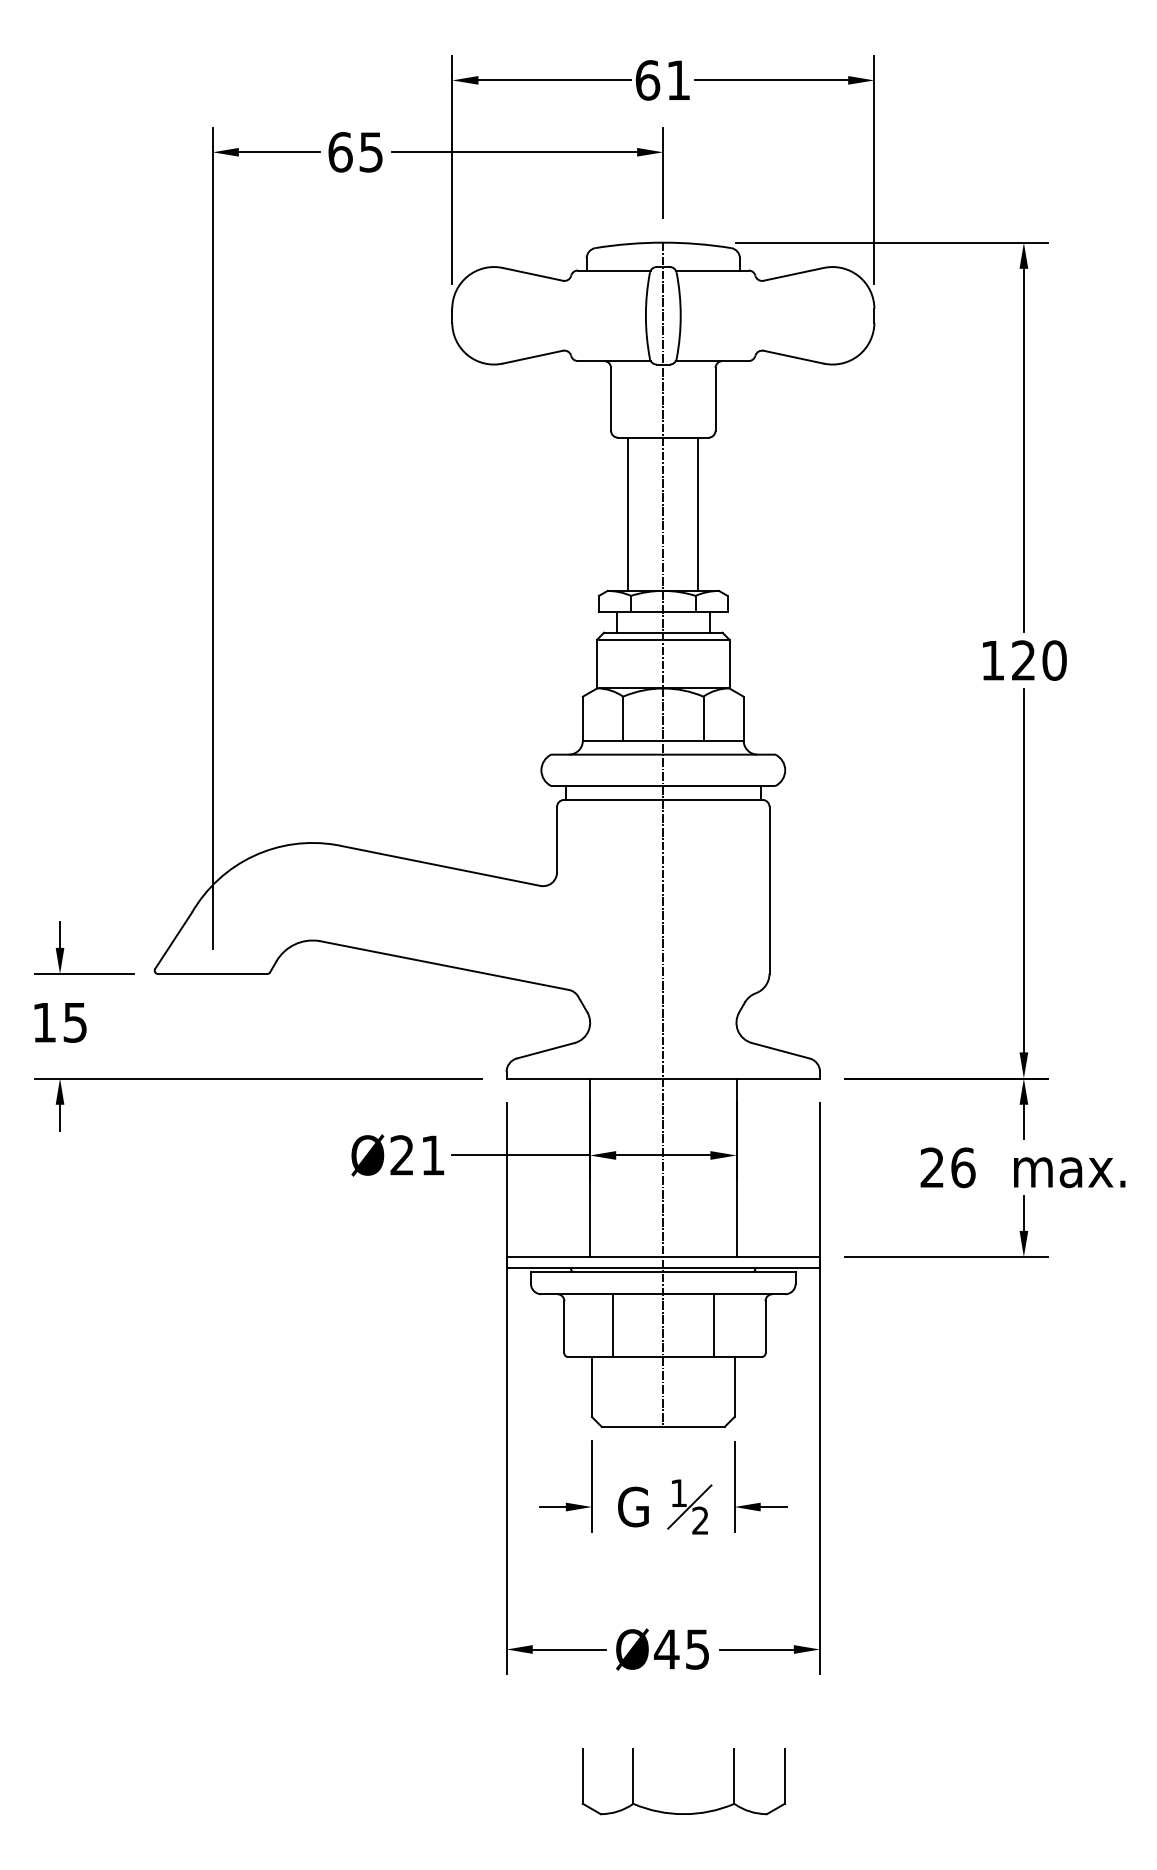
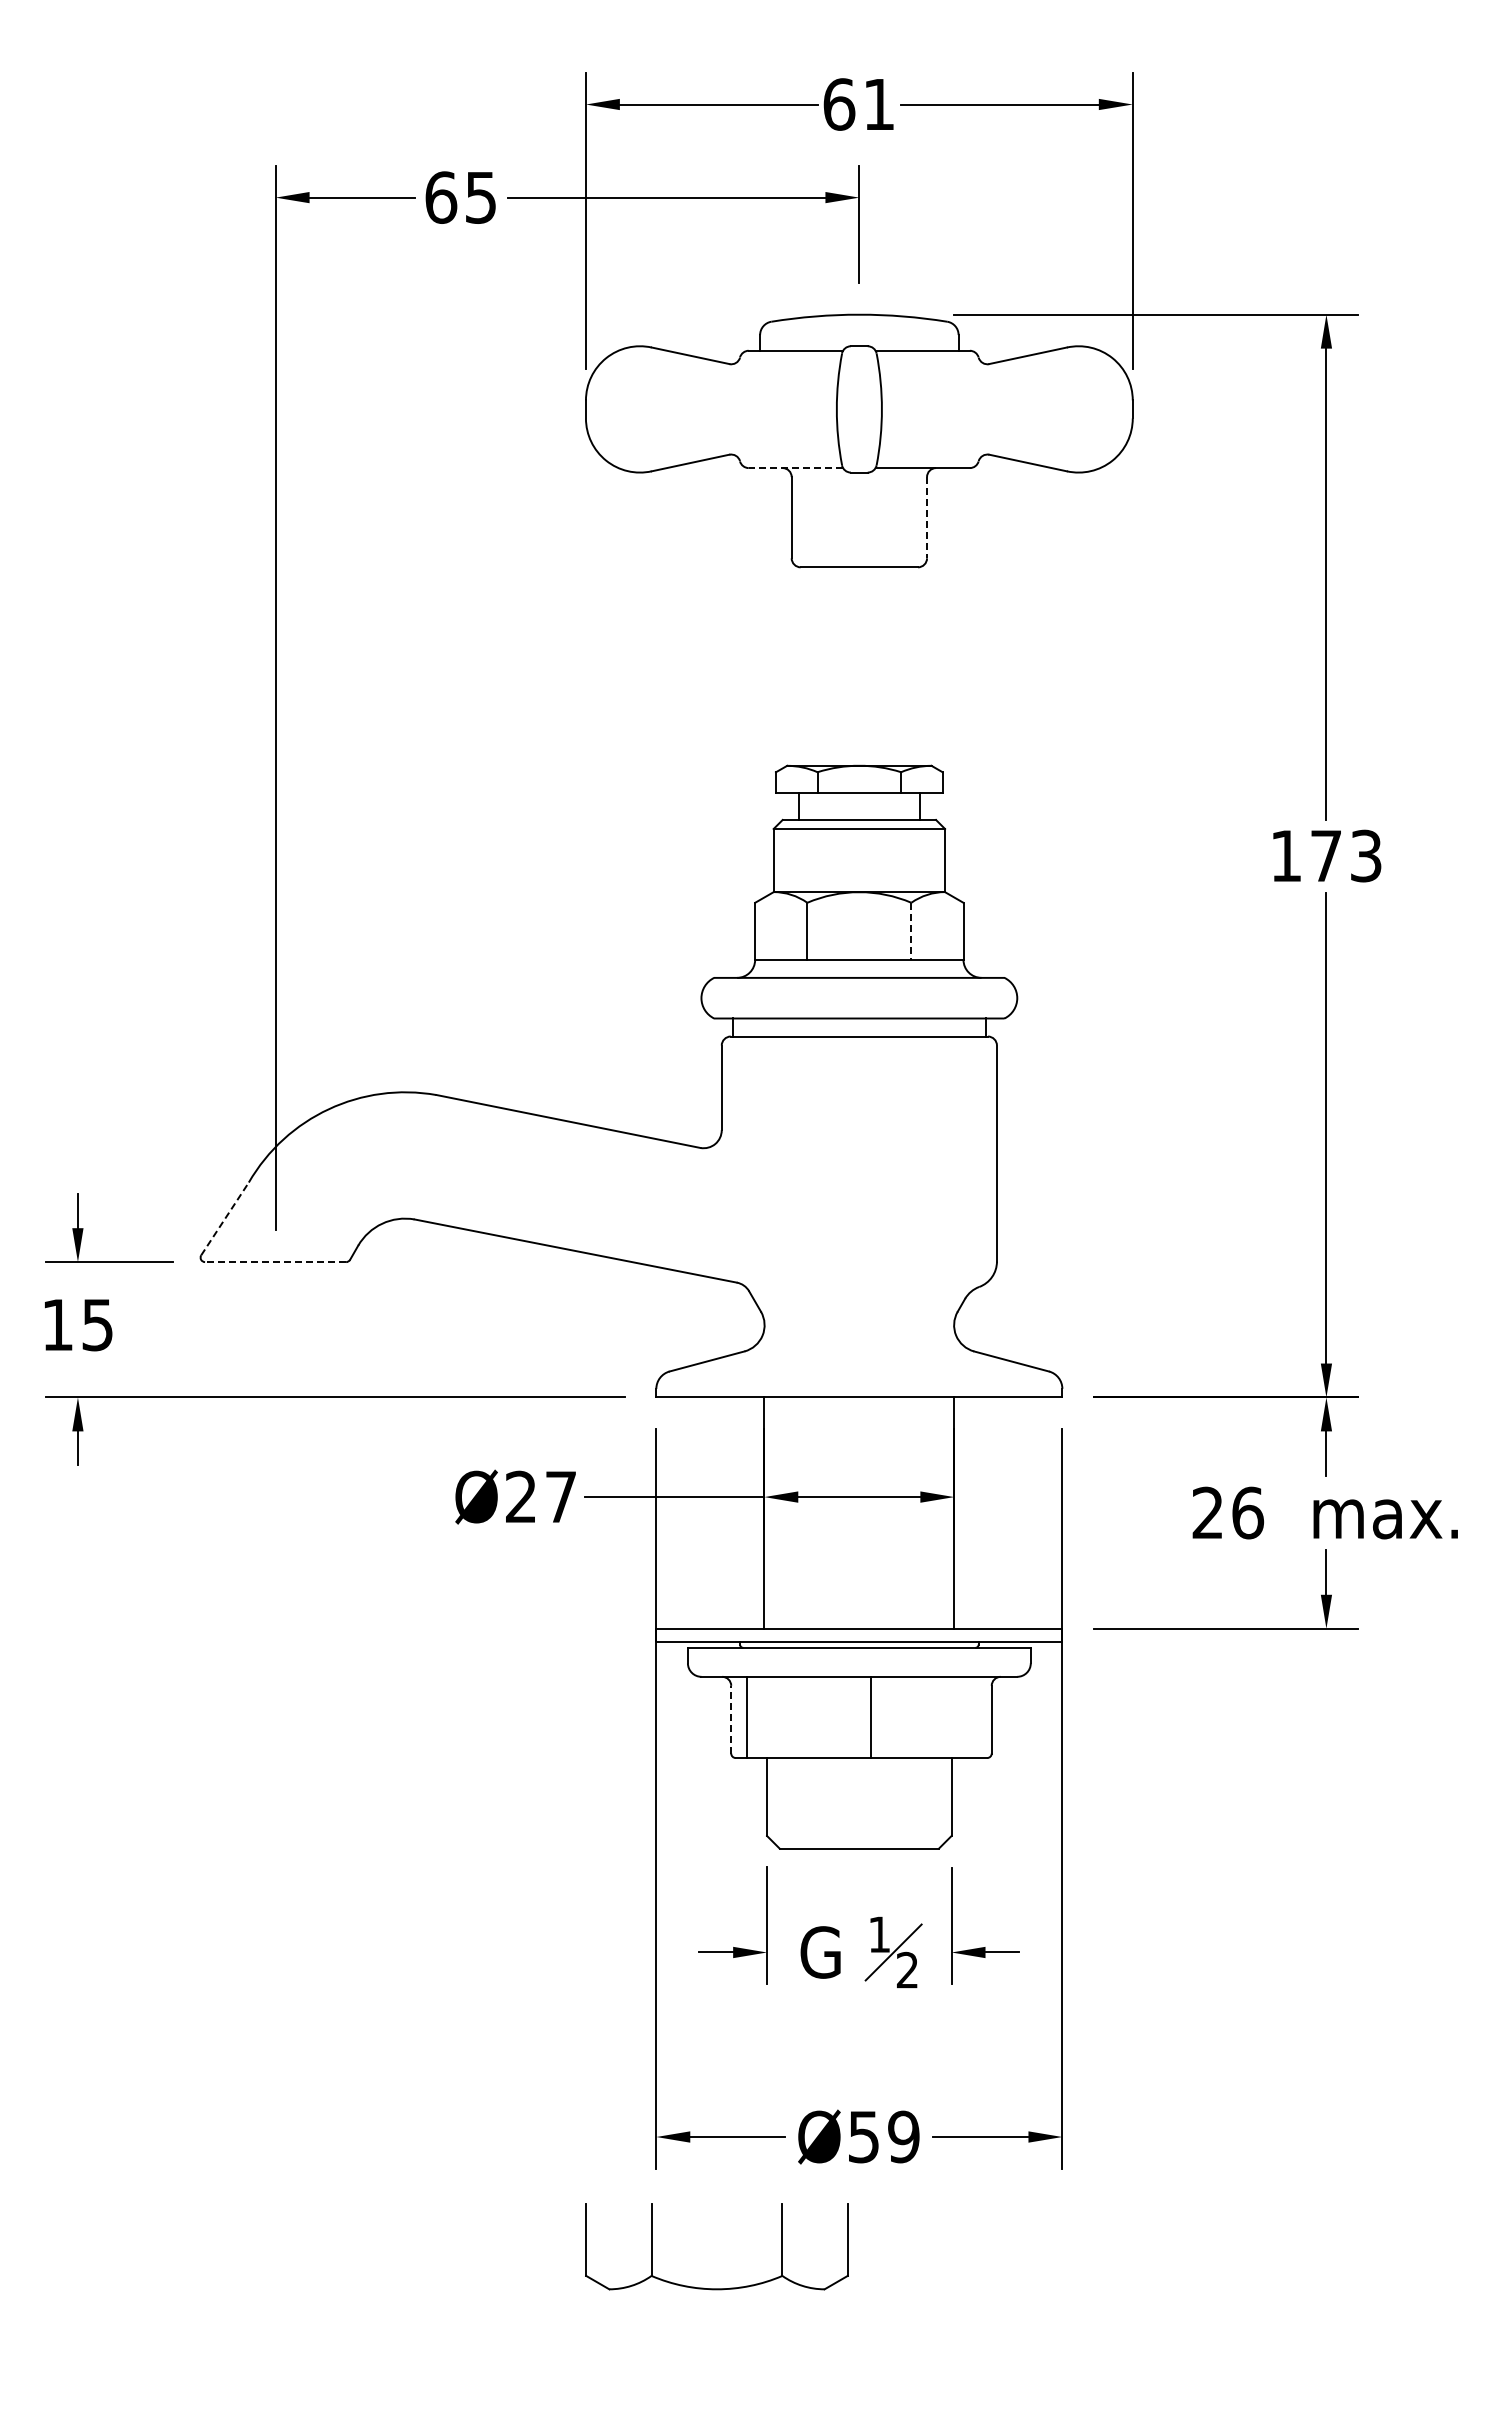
line: (614, 361) -> (795, 468), solid -> dashed
line: (715, 399) -> (927, 517), solid -> dashed
line: (628, 514) -> (814, 666), removed
line: (698, 514) -> (904, 666), removed
text: (1039, 660) -> (1346, 855), 120 -> 173
line: (703, 718) -> (911, 931), solid -> dashed
line: (663, 834) -> (859, 1081), removed
line: (173, 940) -> (225, 1218), solid -> dashed
line: (212, 974) -> (275, 1262), solid -> dashed
text: (432, 1155) -> (560, 1496), Ø21 -> Ø27
line: (612, 1325) -> (746, 1717), moved
line: (713, 1325) -> (870, 1717), moved
line: (564, 1327) -> (731, 1719), solid -> dashed
text: (681, 1649) -> (883, 2136), Ø45 -> Ø59
part: (683, 1813) -> (716, 2288), moved

